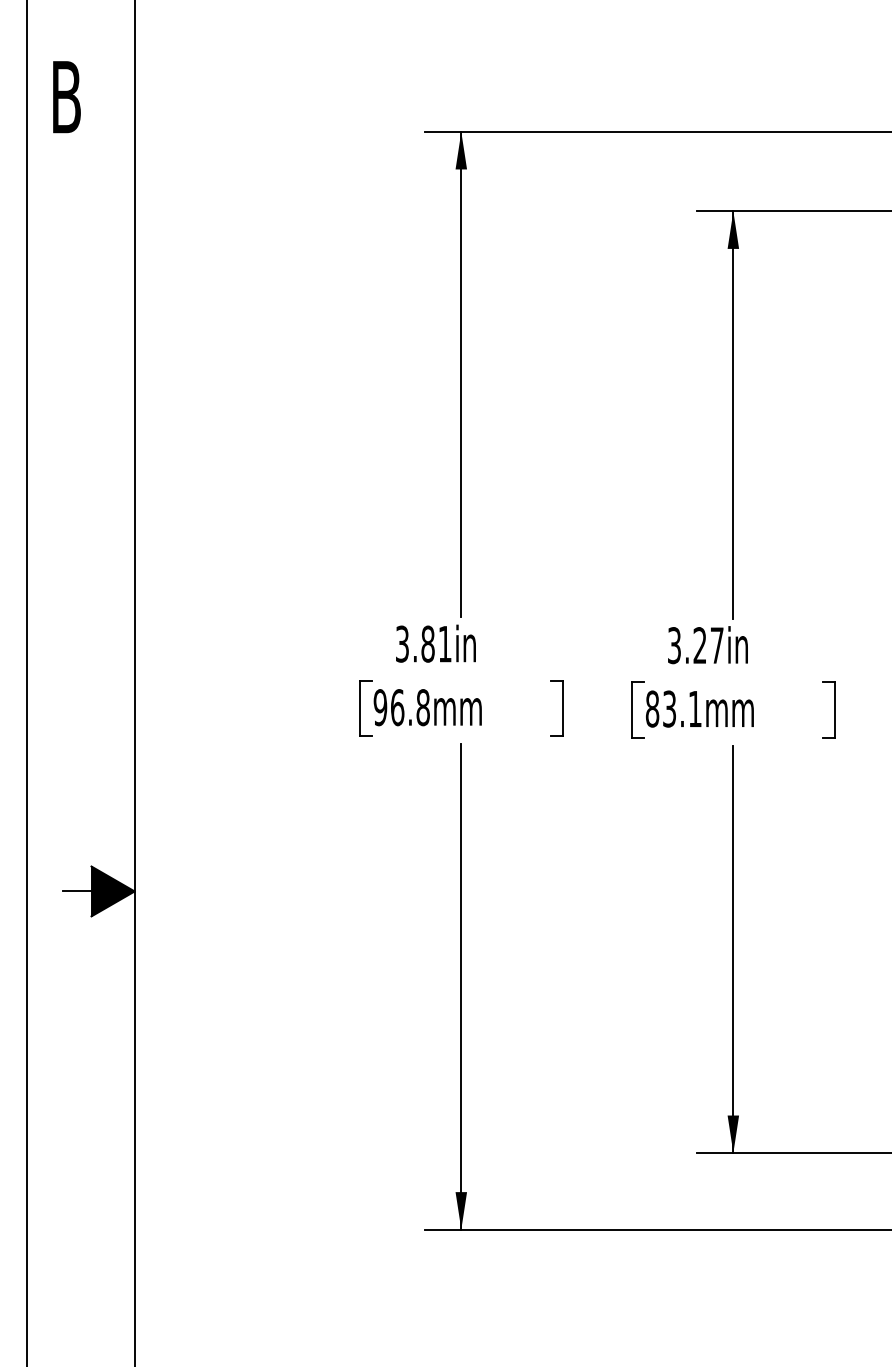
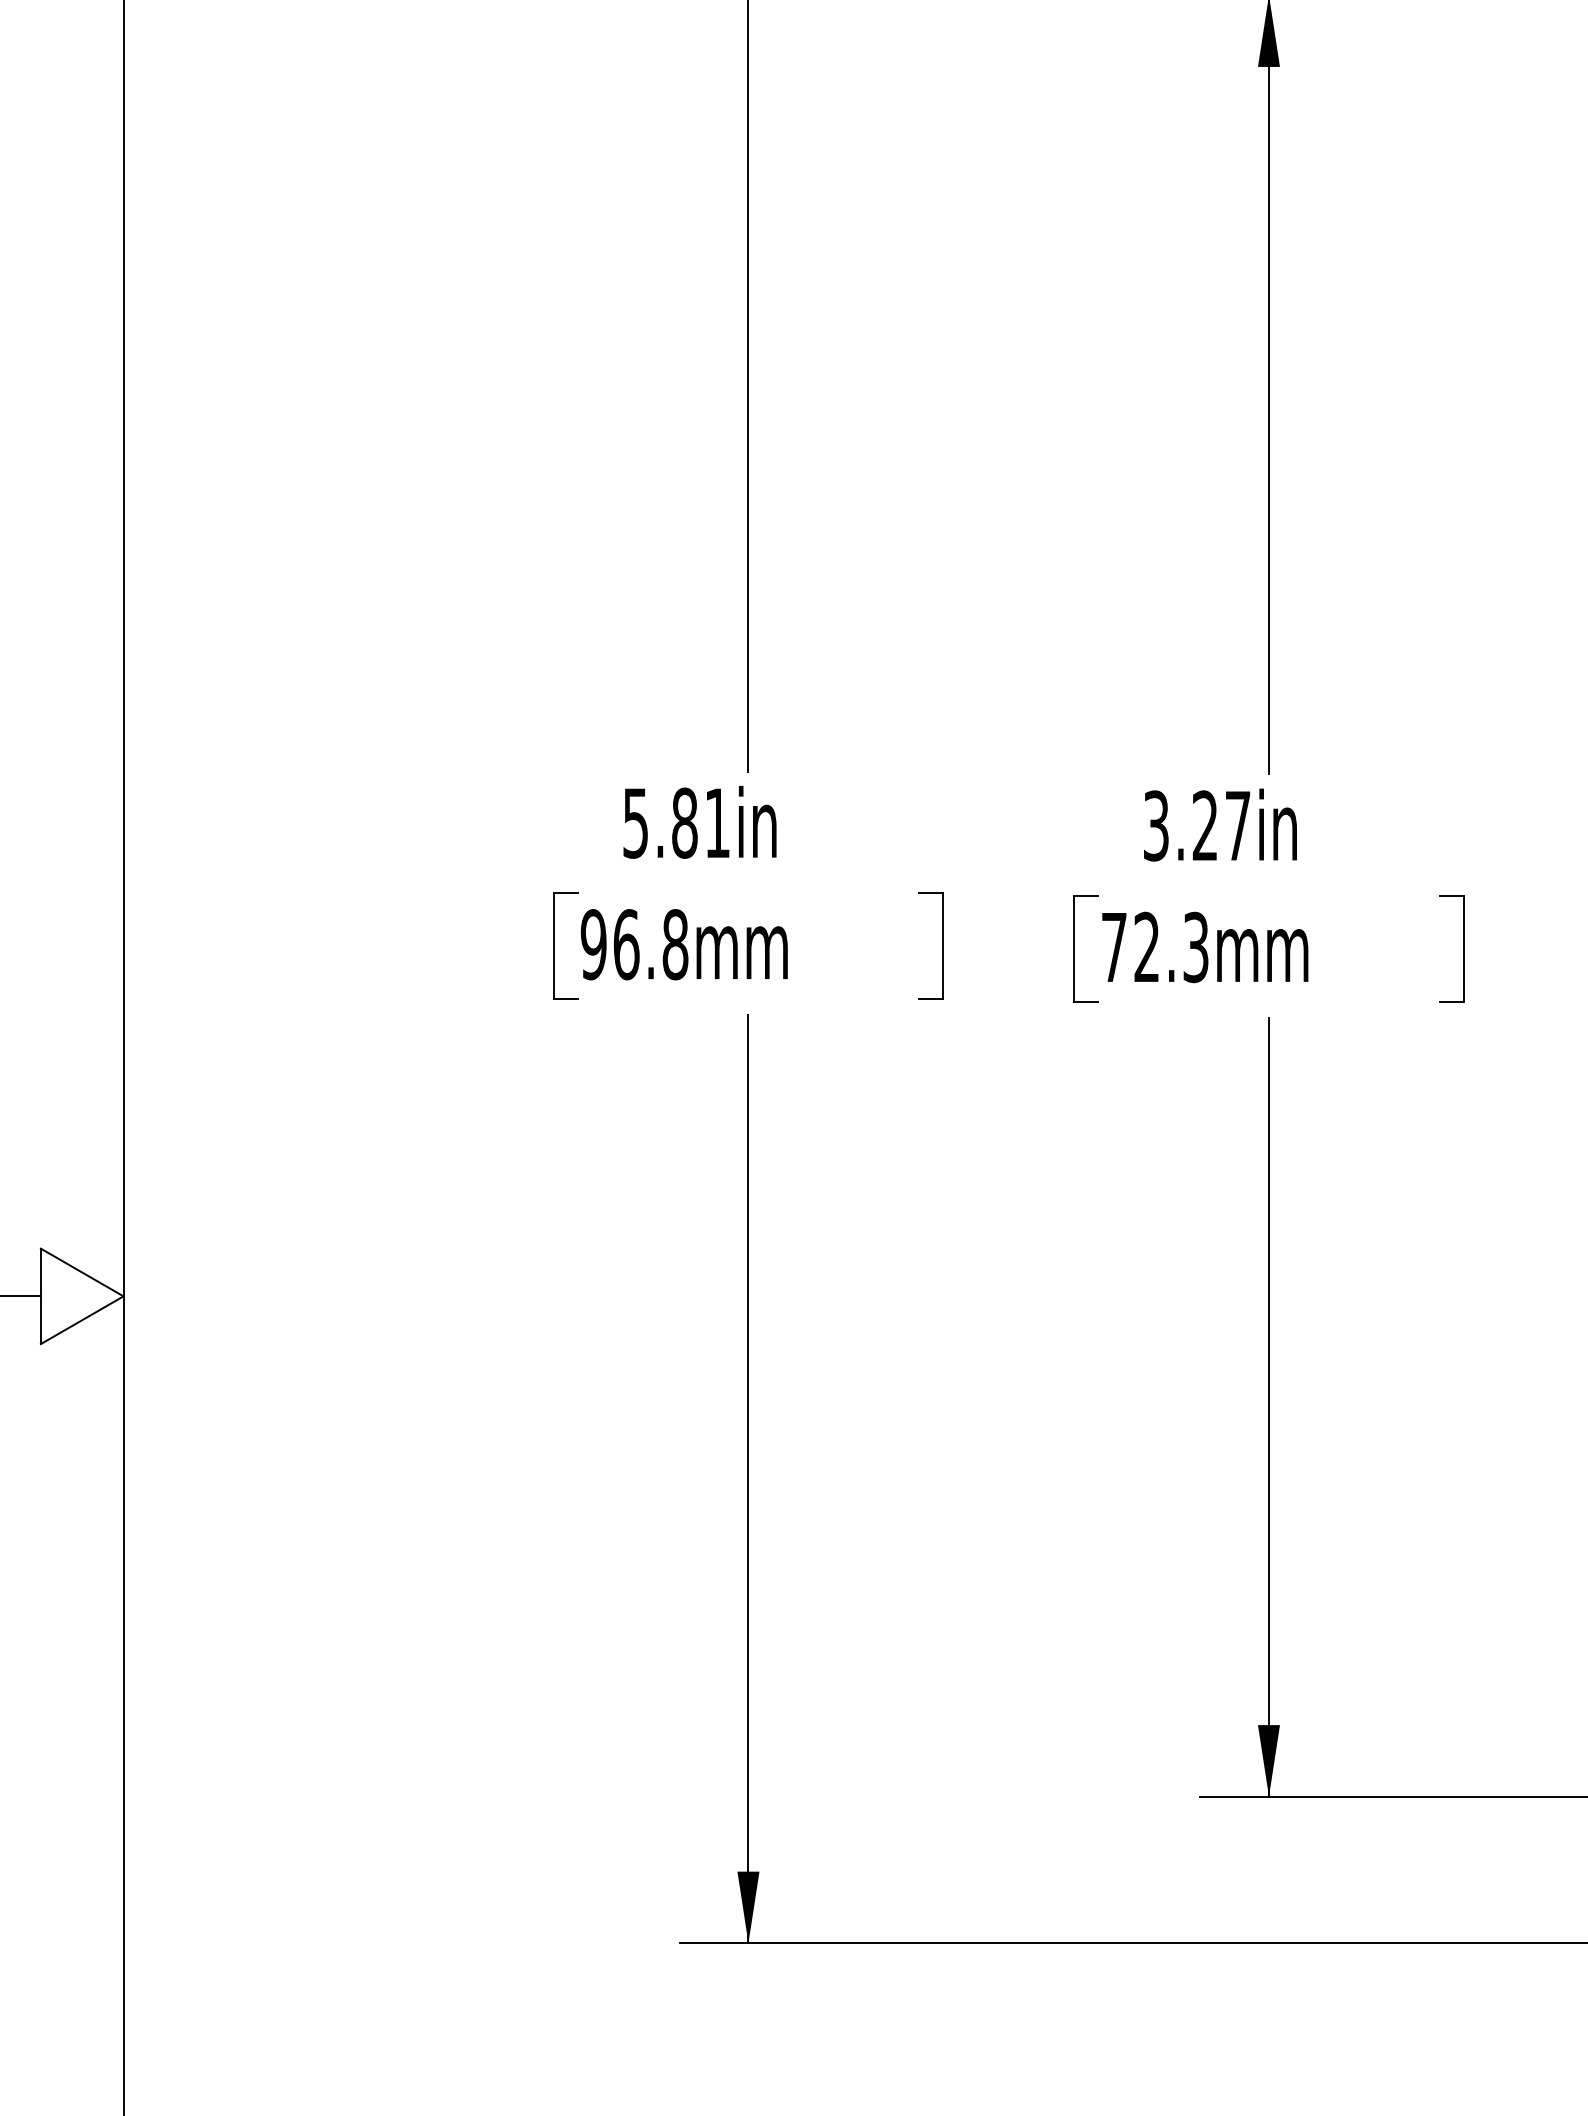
text: (402, 643) -> (635, 821), 3.81in -> 5.81in
text: (673, 708) -> (1154, 946), 83.1mm -> 72.3mm
fill: (112, 891) -> (81, 1296), removed

